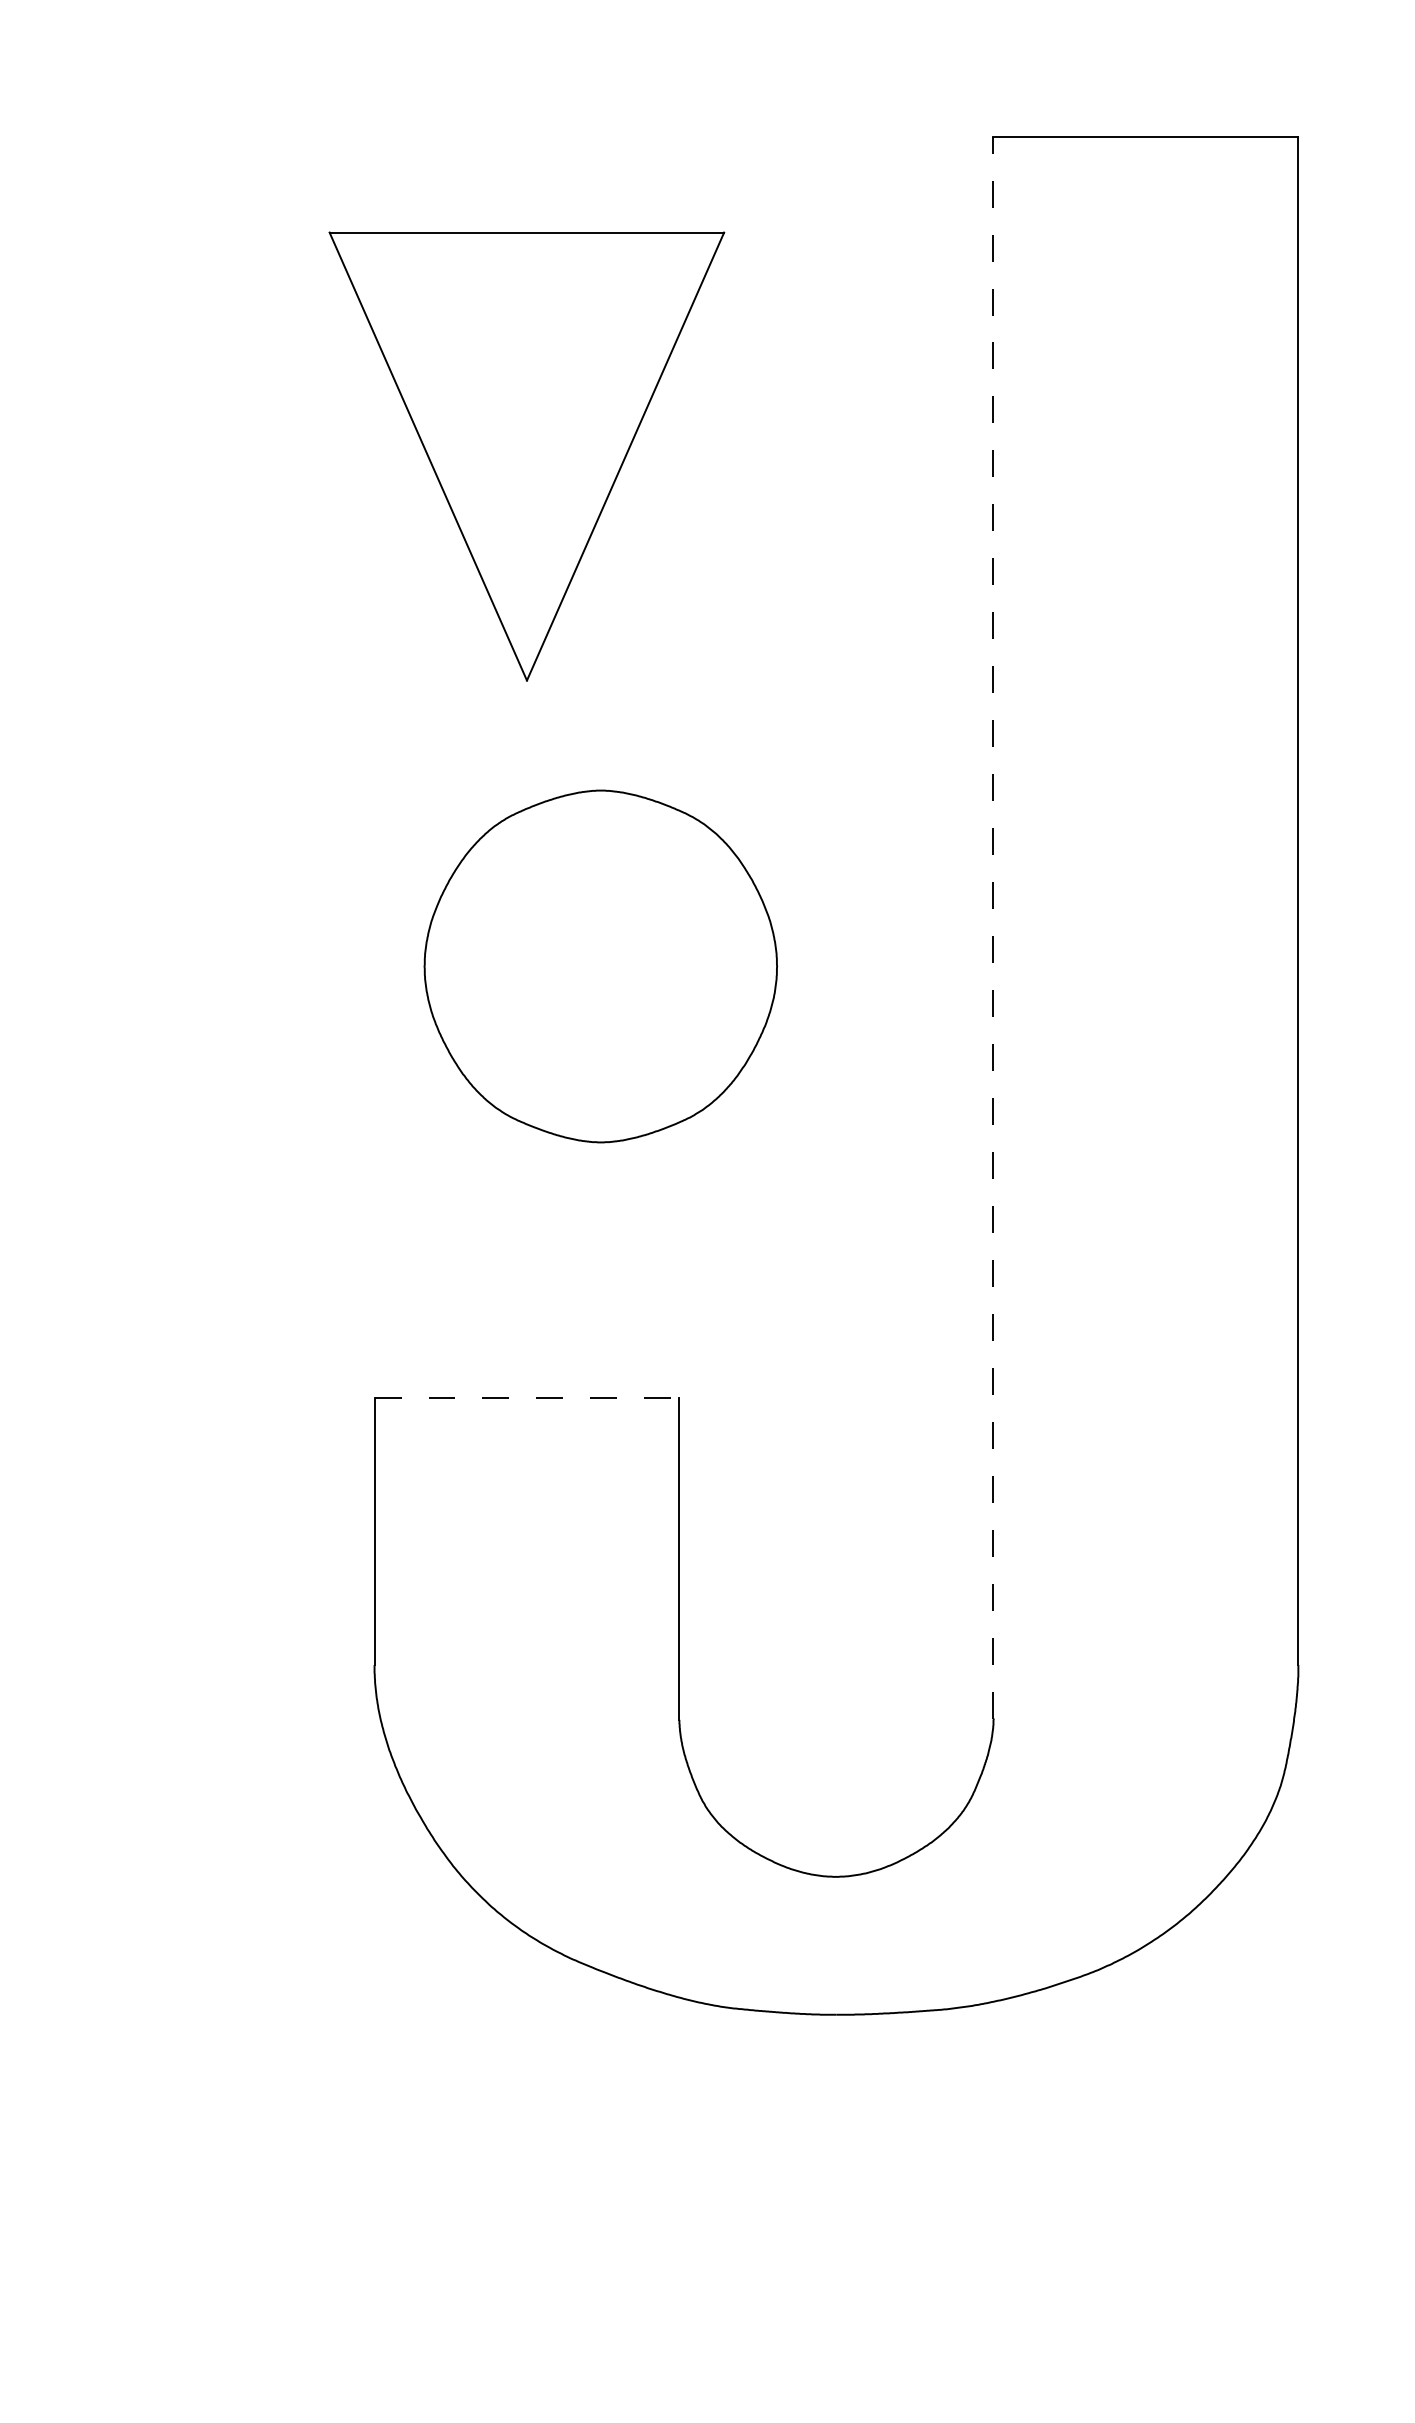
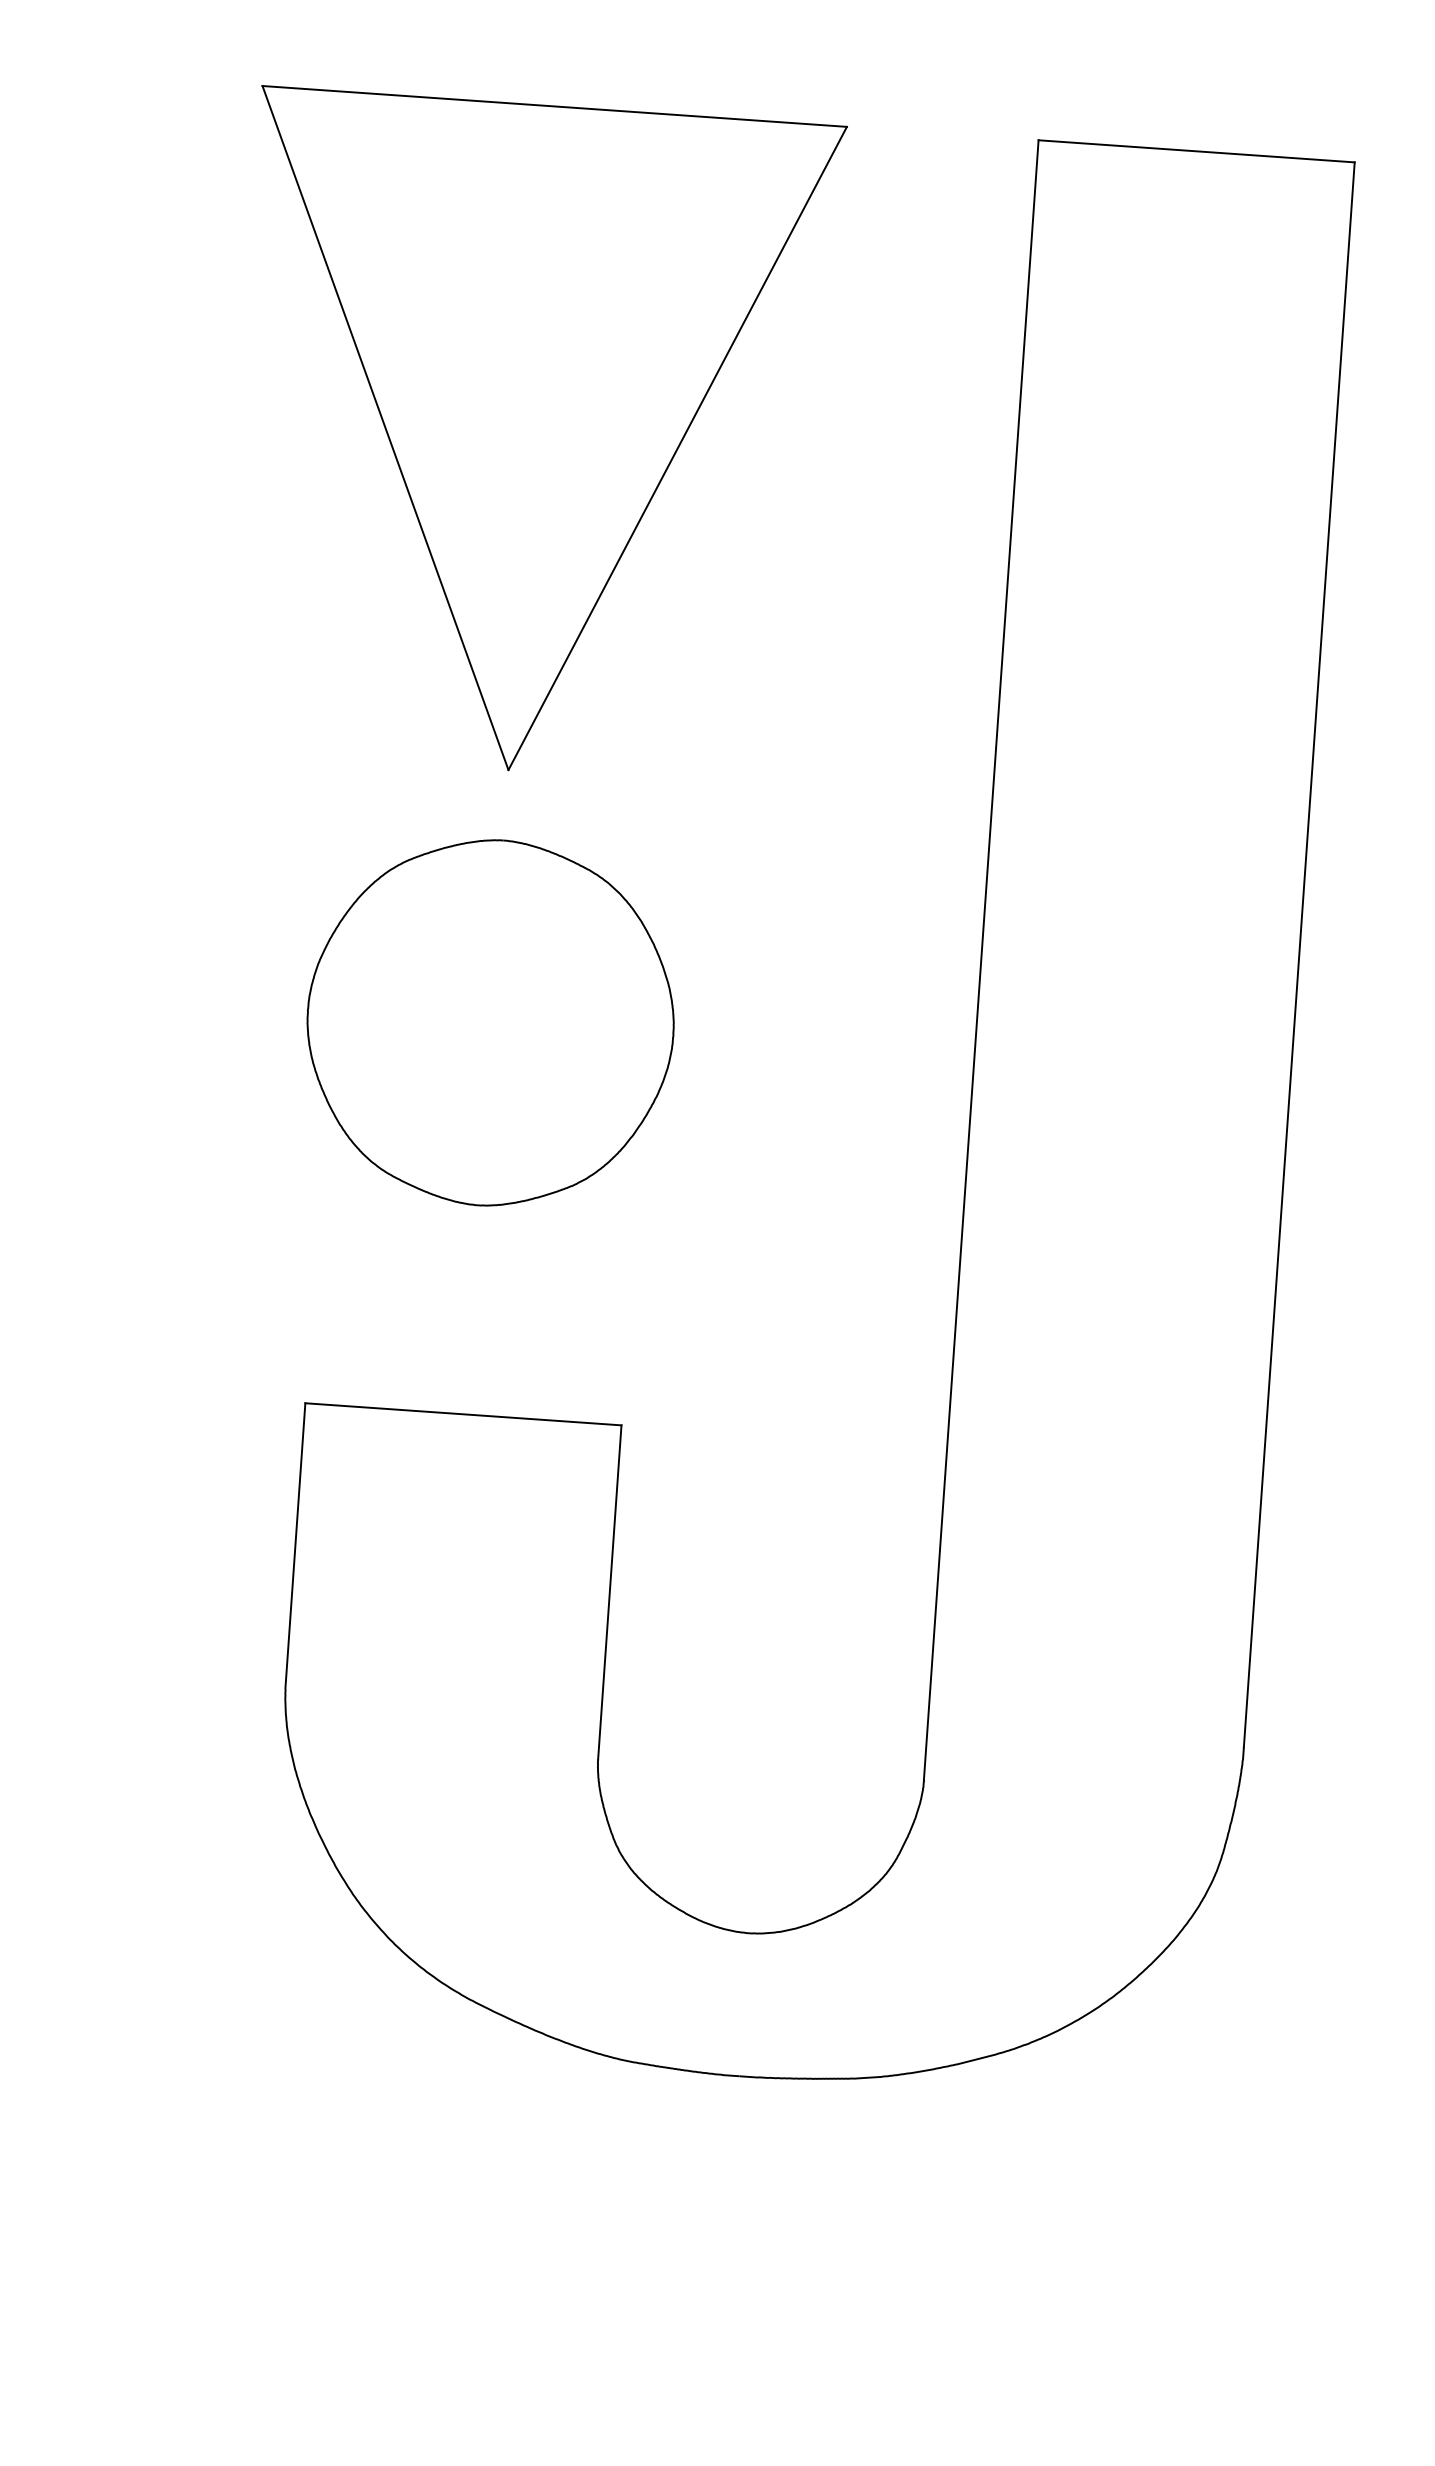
part: (526, 456) -> (531, 438), size x1.43
line: (993, 927) -> (981, 960), dashed -> solid
part: (600, 966) -> (490, 1022), moved
line: (527, 1397) -> (463, 1413), dashed -> solid

